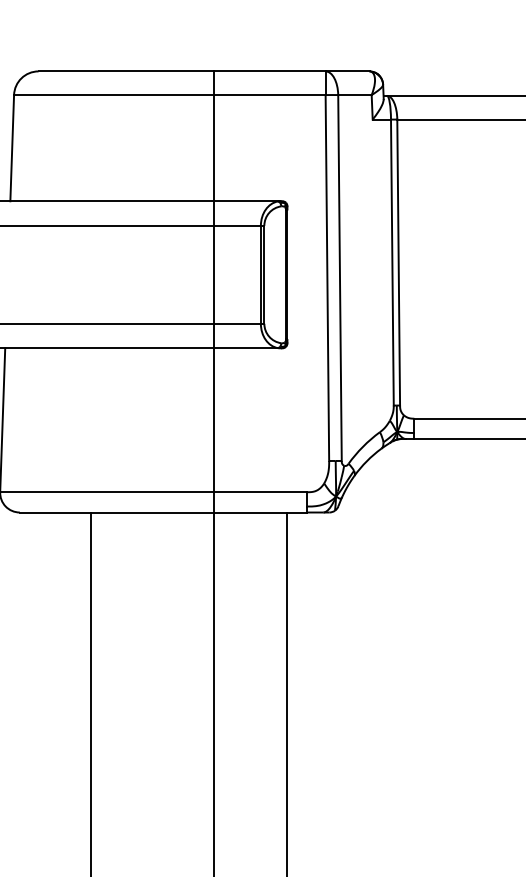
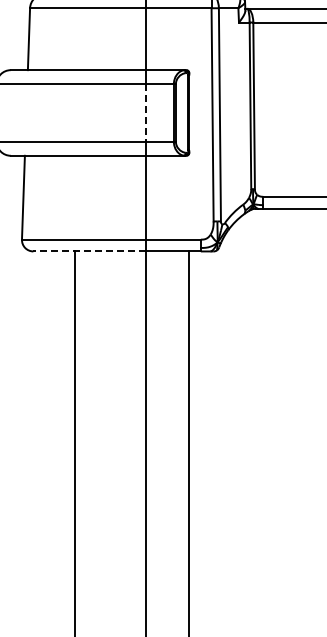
line: (213, 273) -> (146, 112), solid -> dashed
line: (116, 512) -> (89, 251), solid -> dashed

